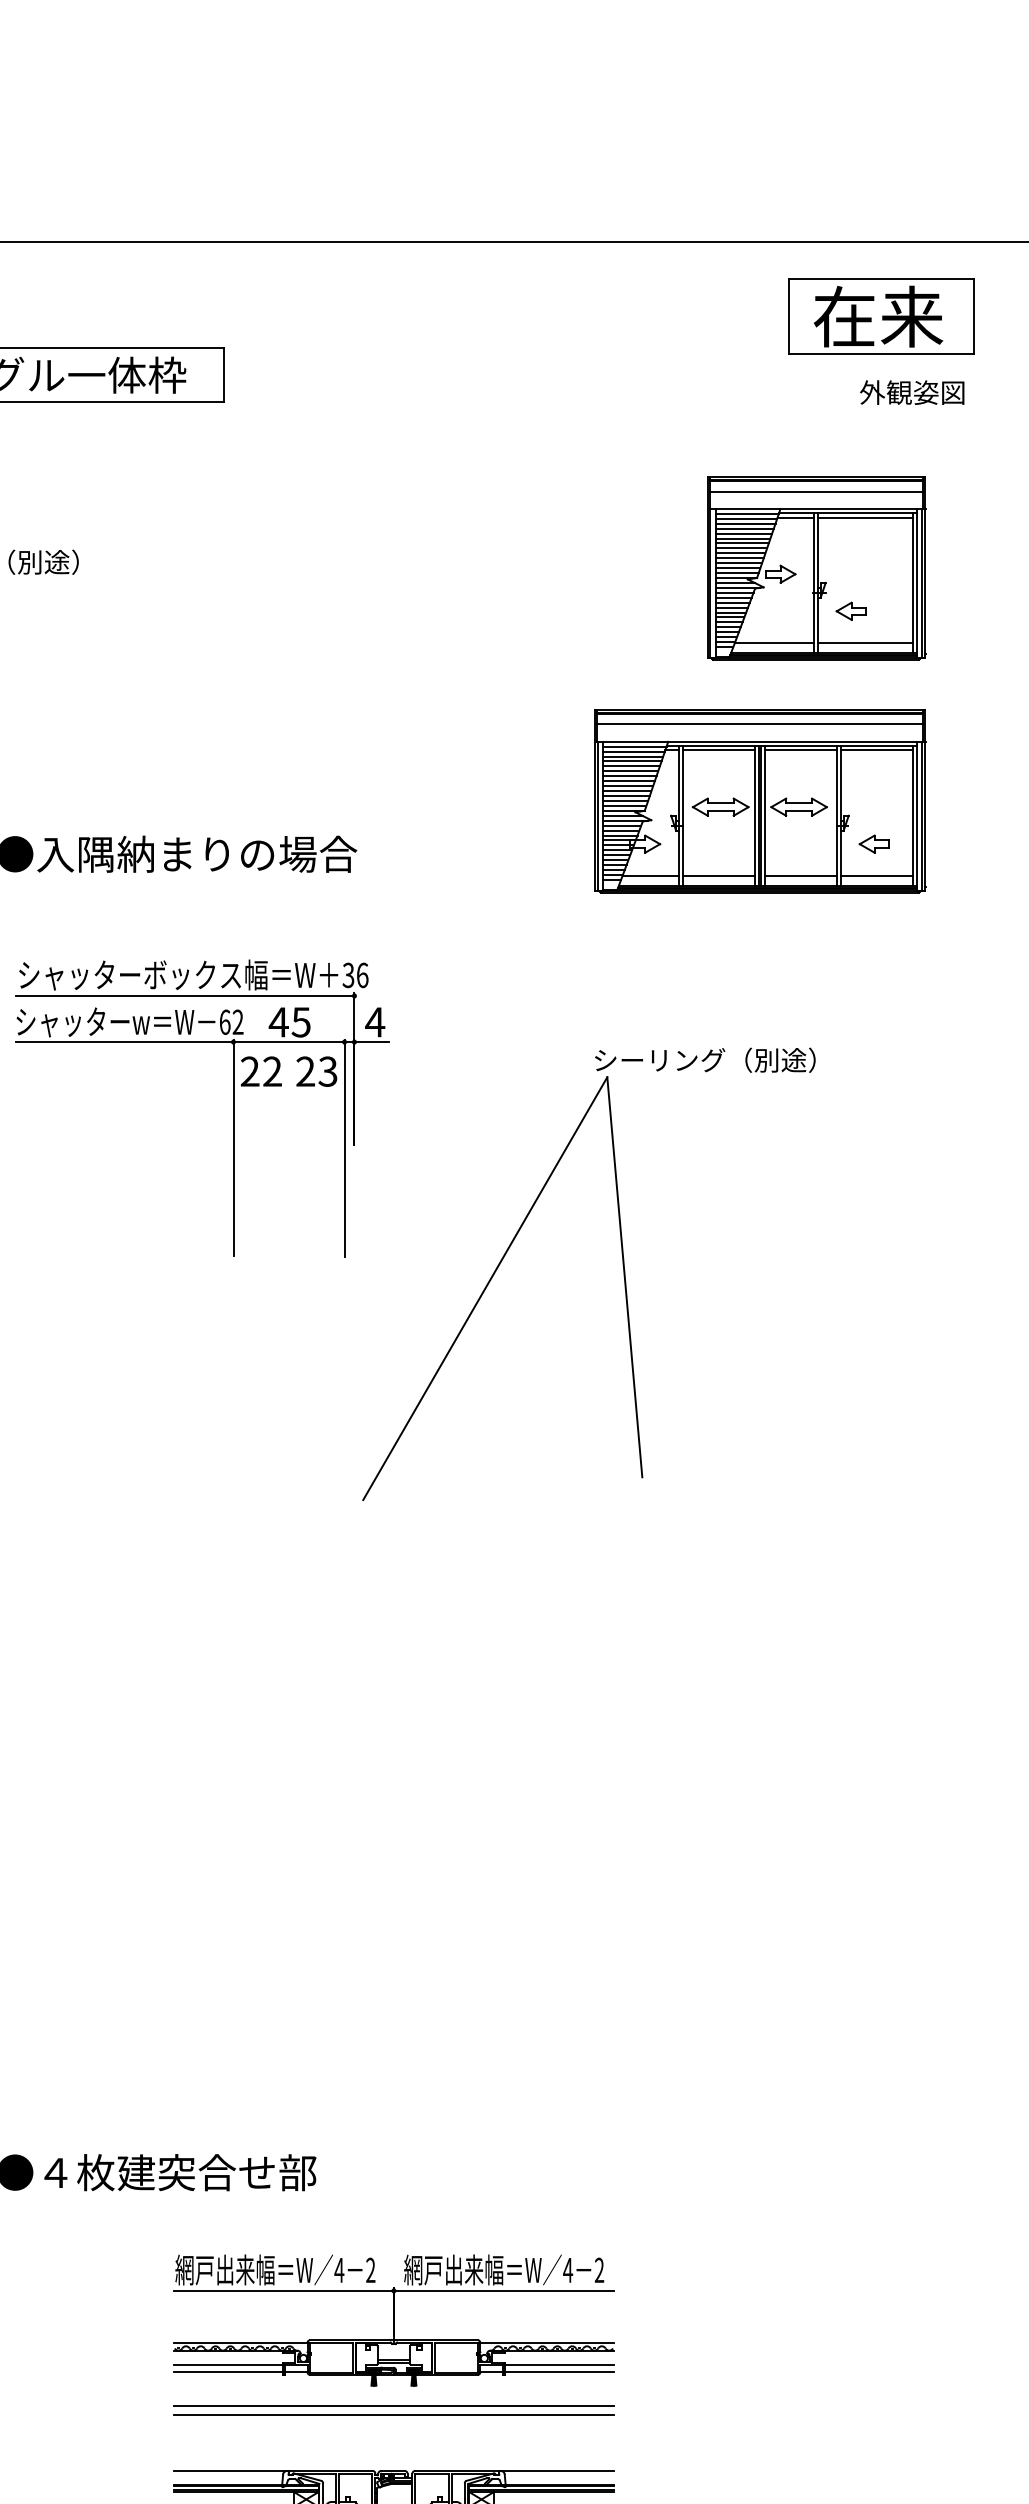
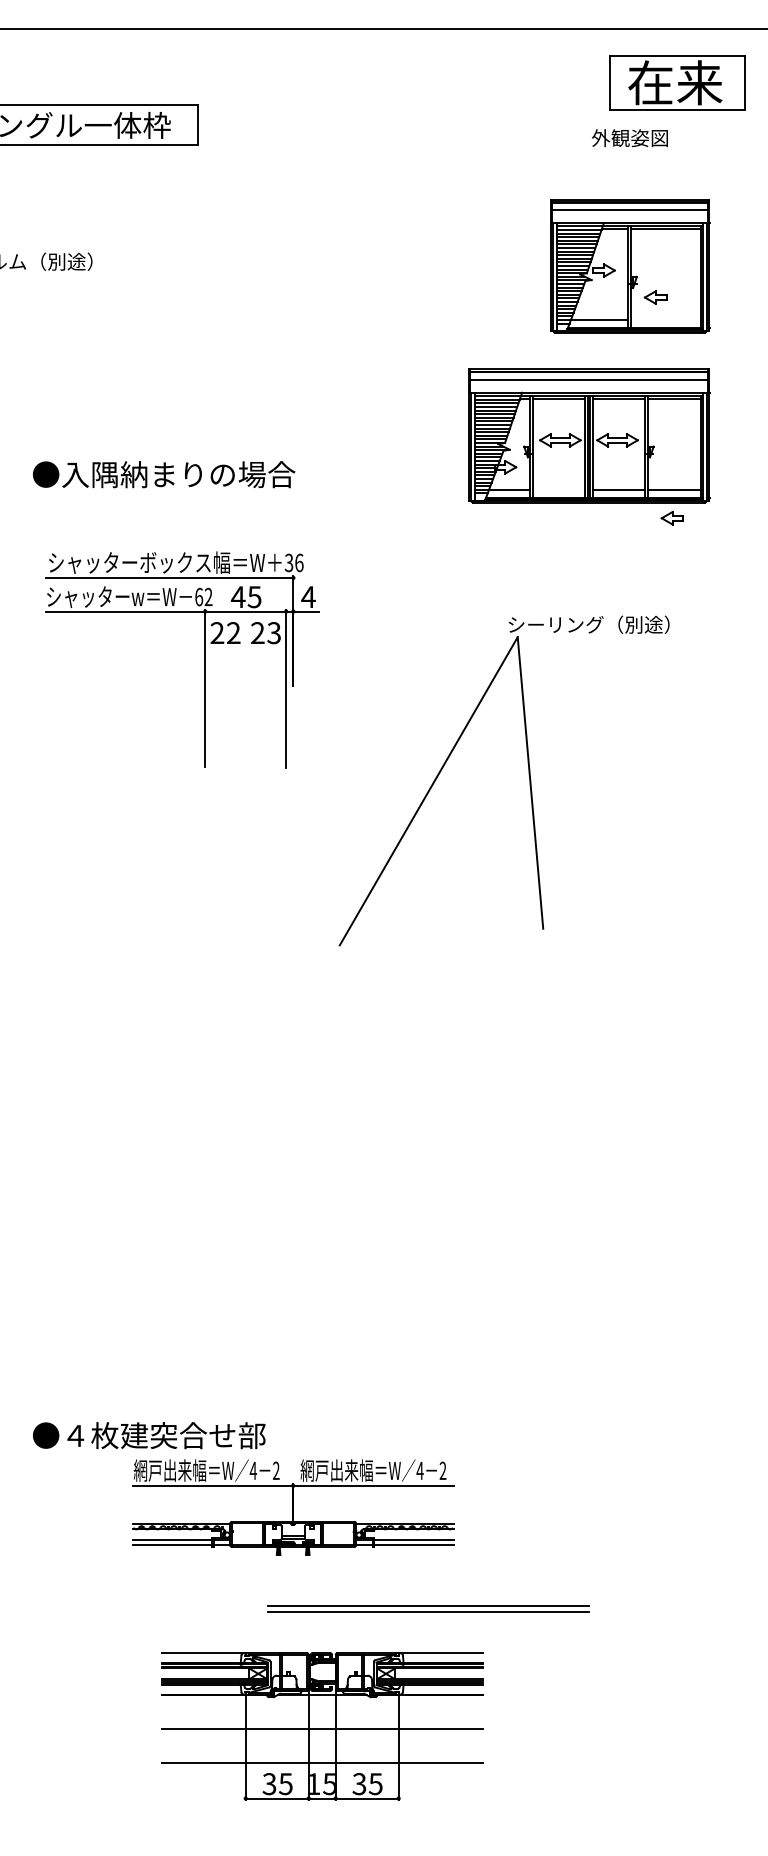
text: (911, 393) -> (629, 138), moved
line: (864, 642) -> (665, 320), removed
part: (873, 844) -> (671, 518), moved
line: (718, 876) -> (558, 490), removed
part: (622, 1267) -> (528, 775), moved
part: (394, 2320) -> (293, 1507), moved
part: (394, 2409) -> (428, 1608), moved

